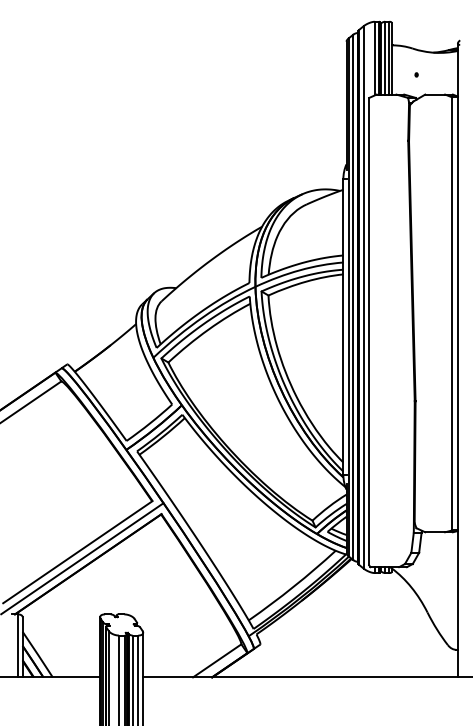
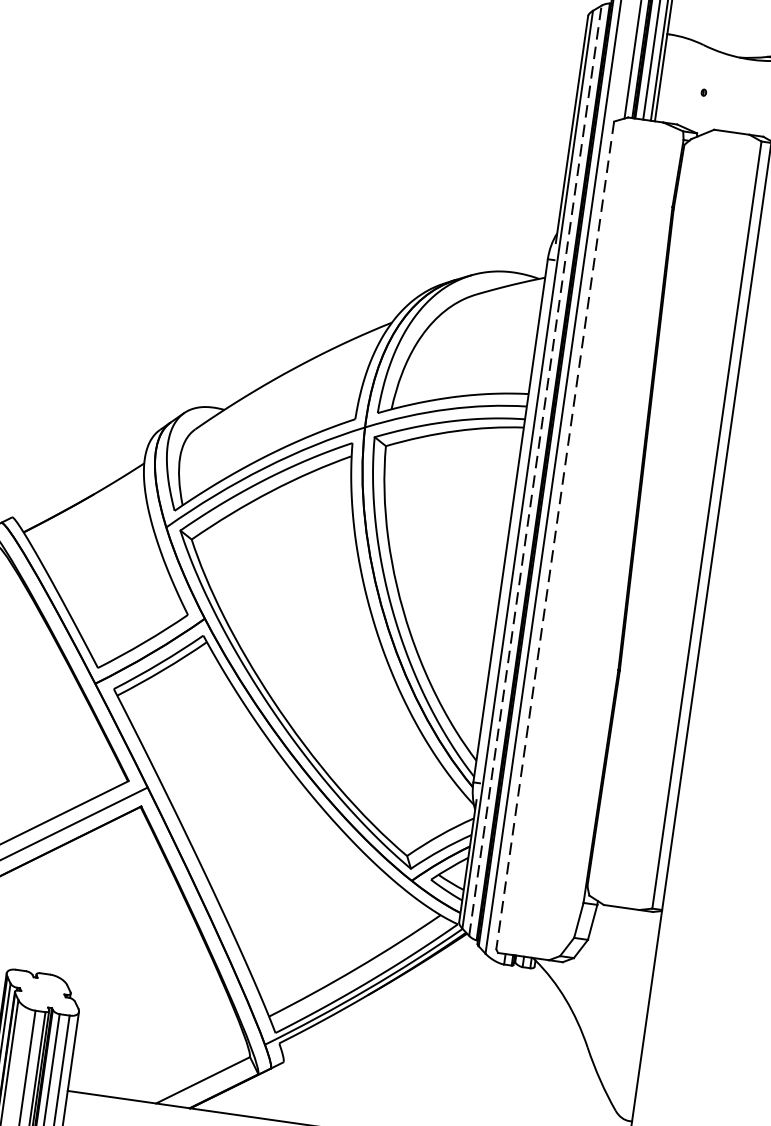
line: (353, 297) -> (536, 471), solid -> dashed
line: (369, 331) -> (555, 535), solid -> dashed

